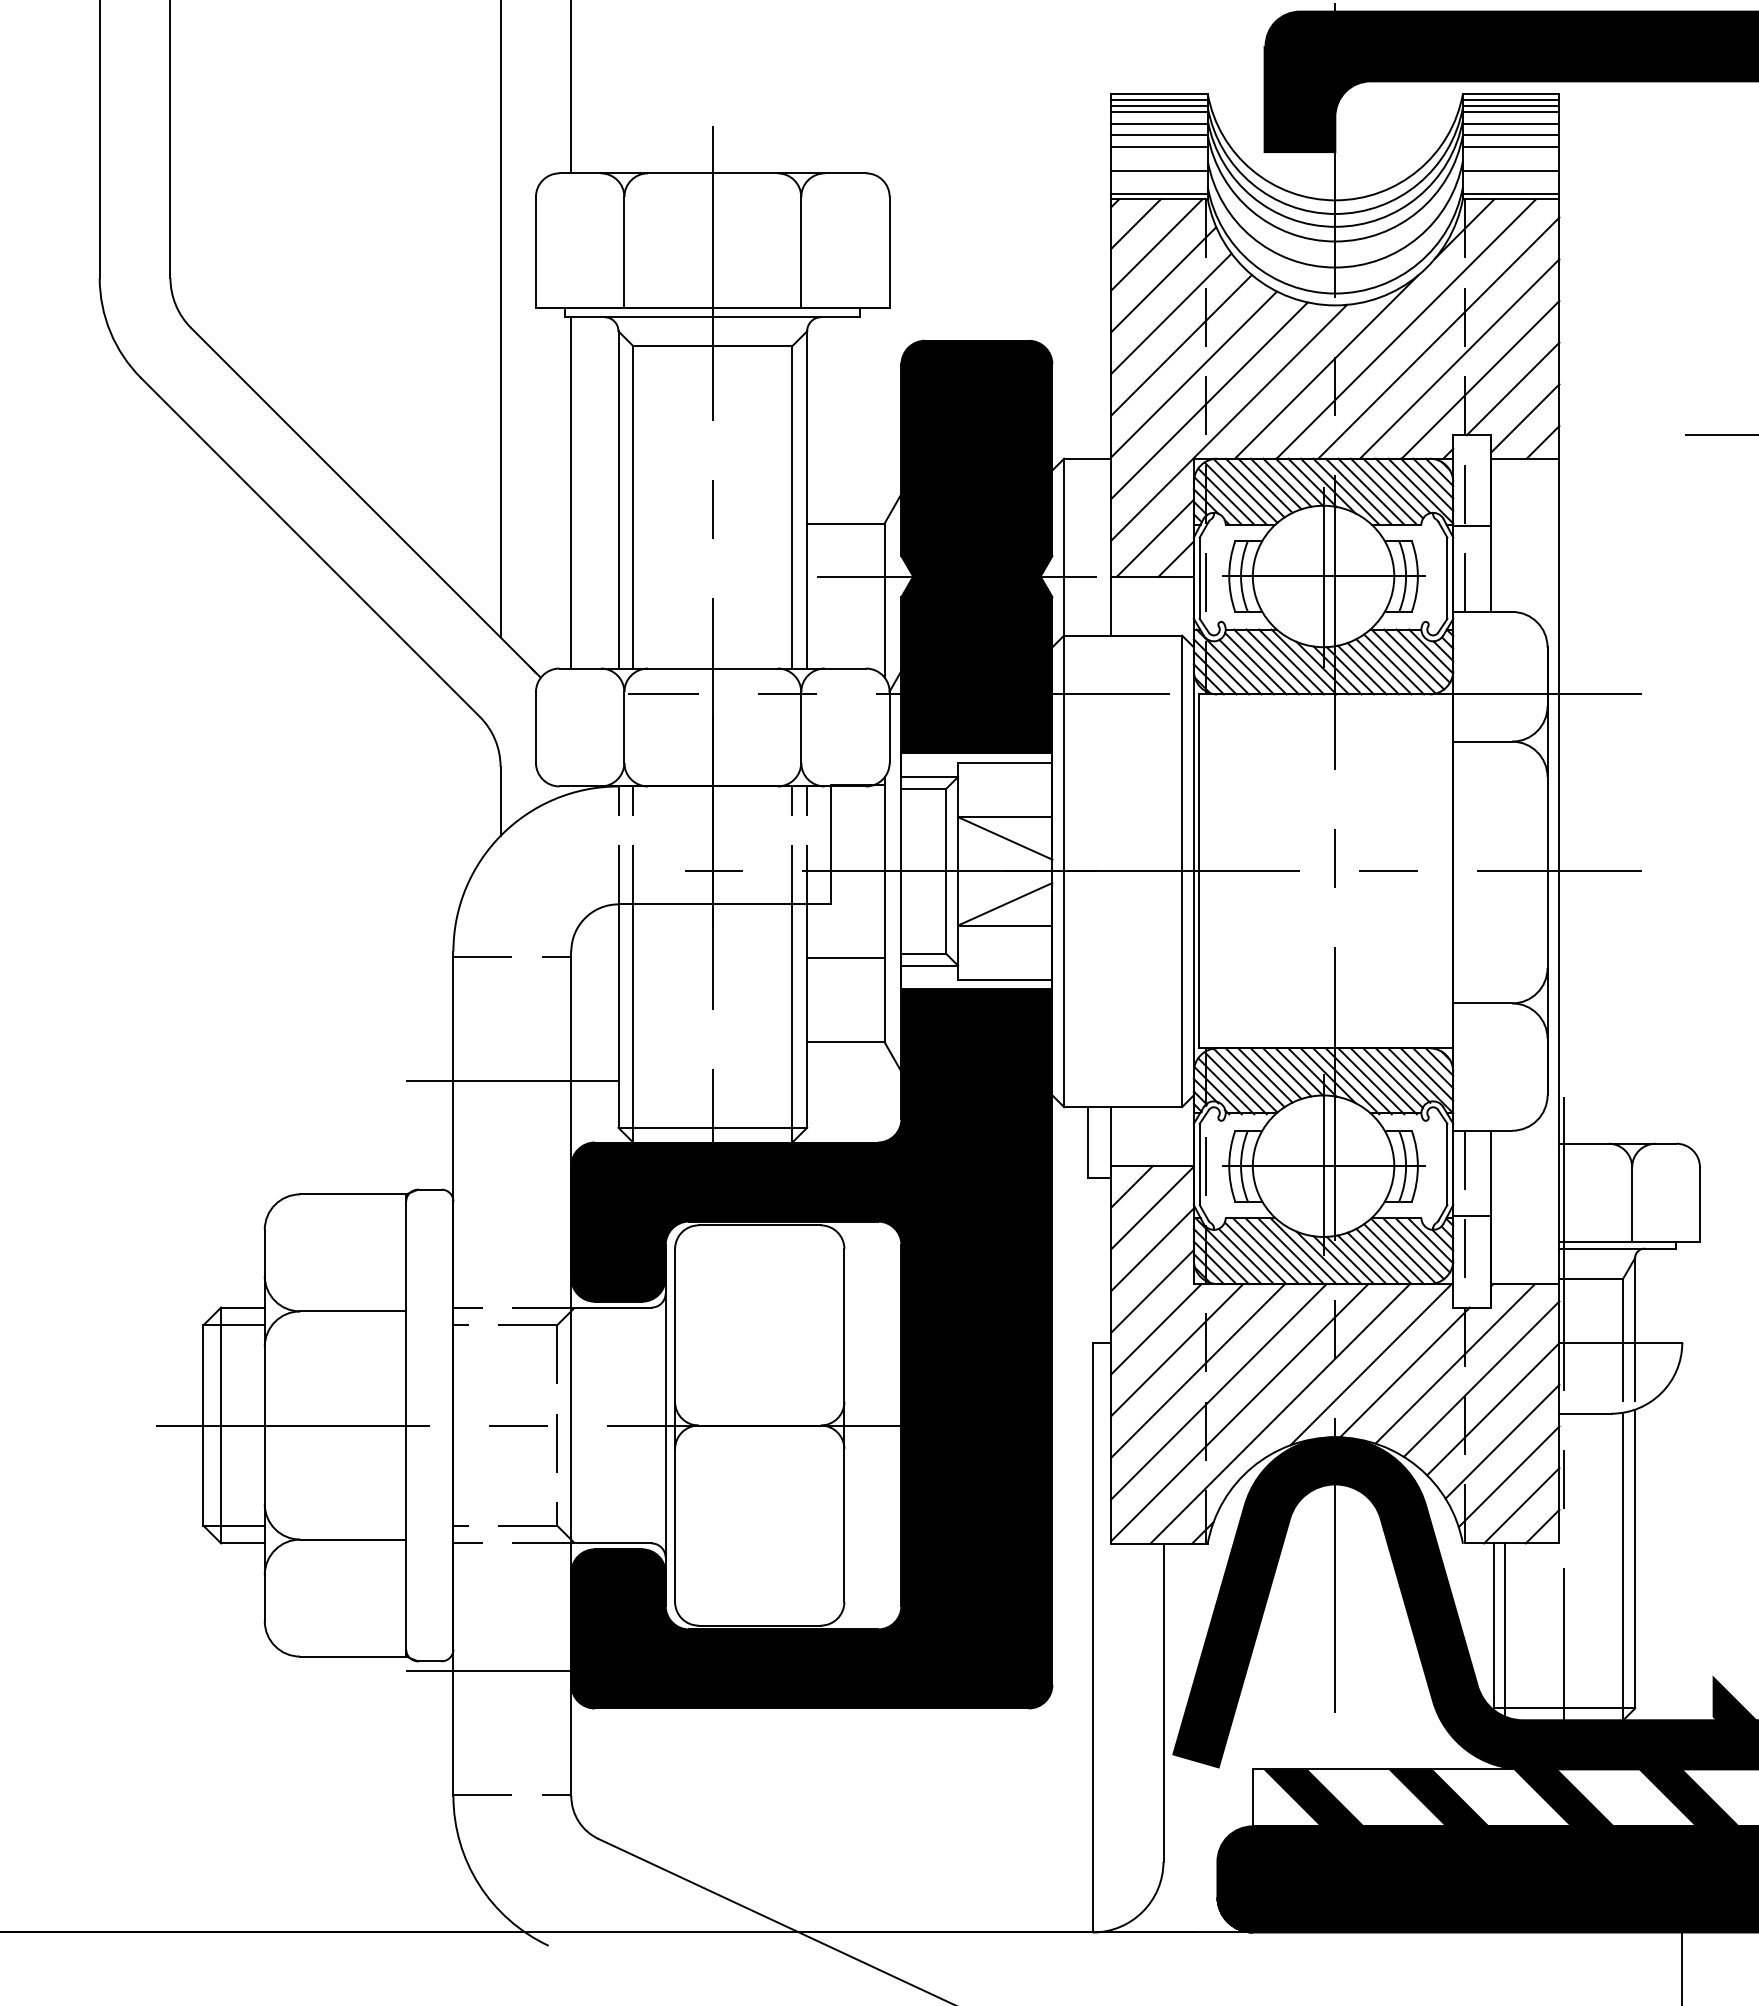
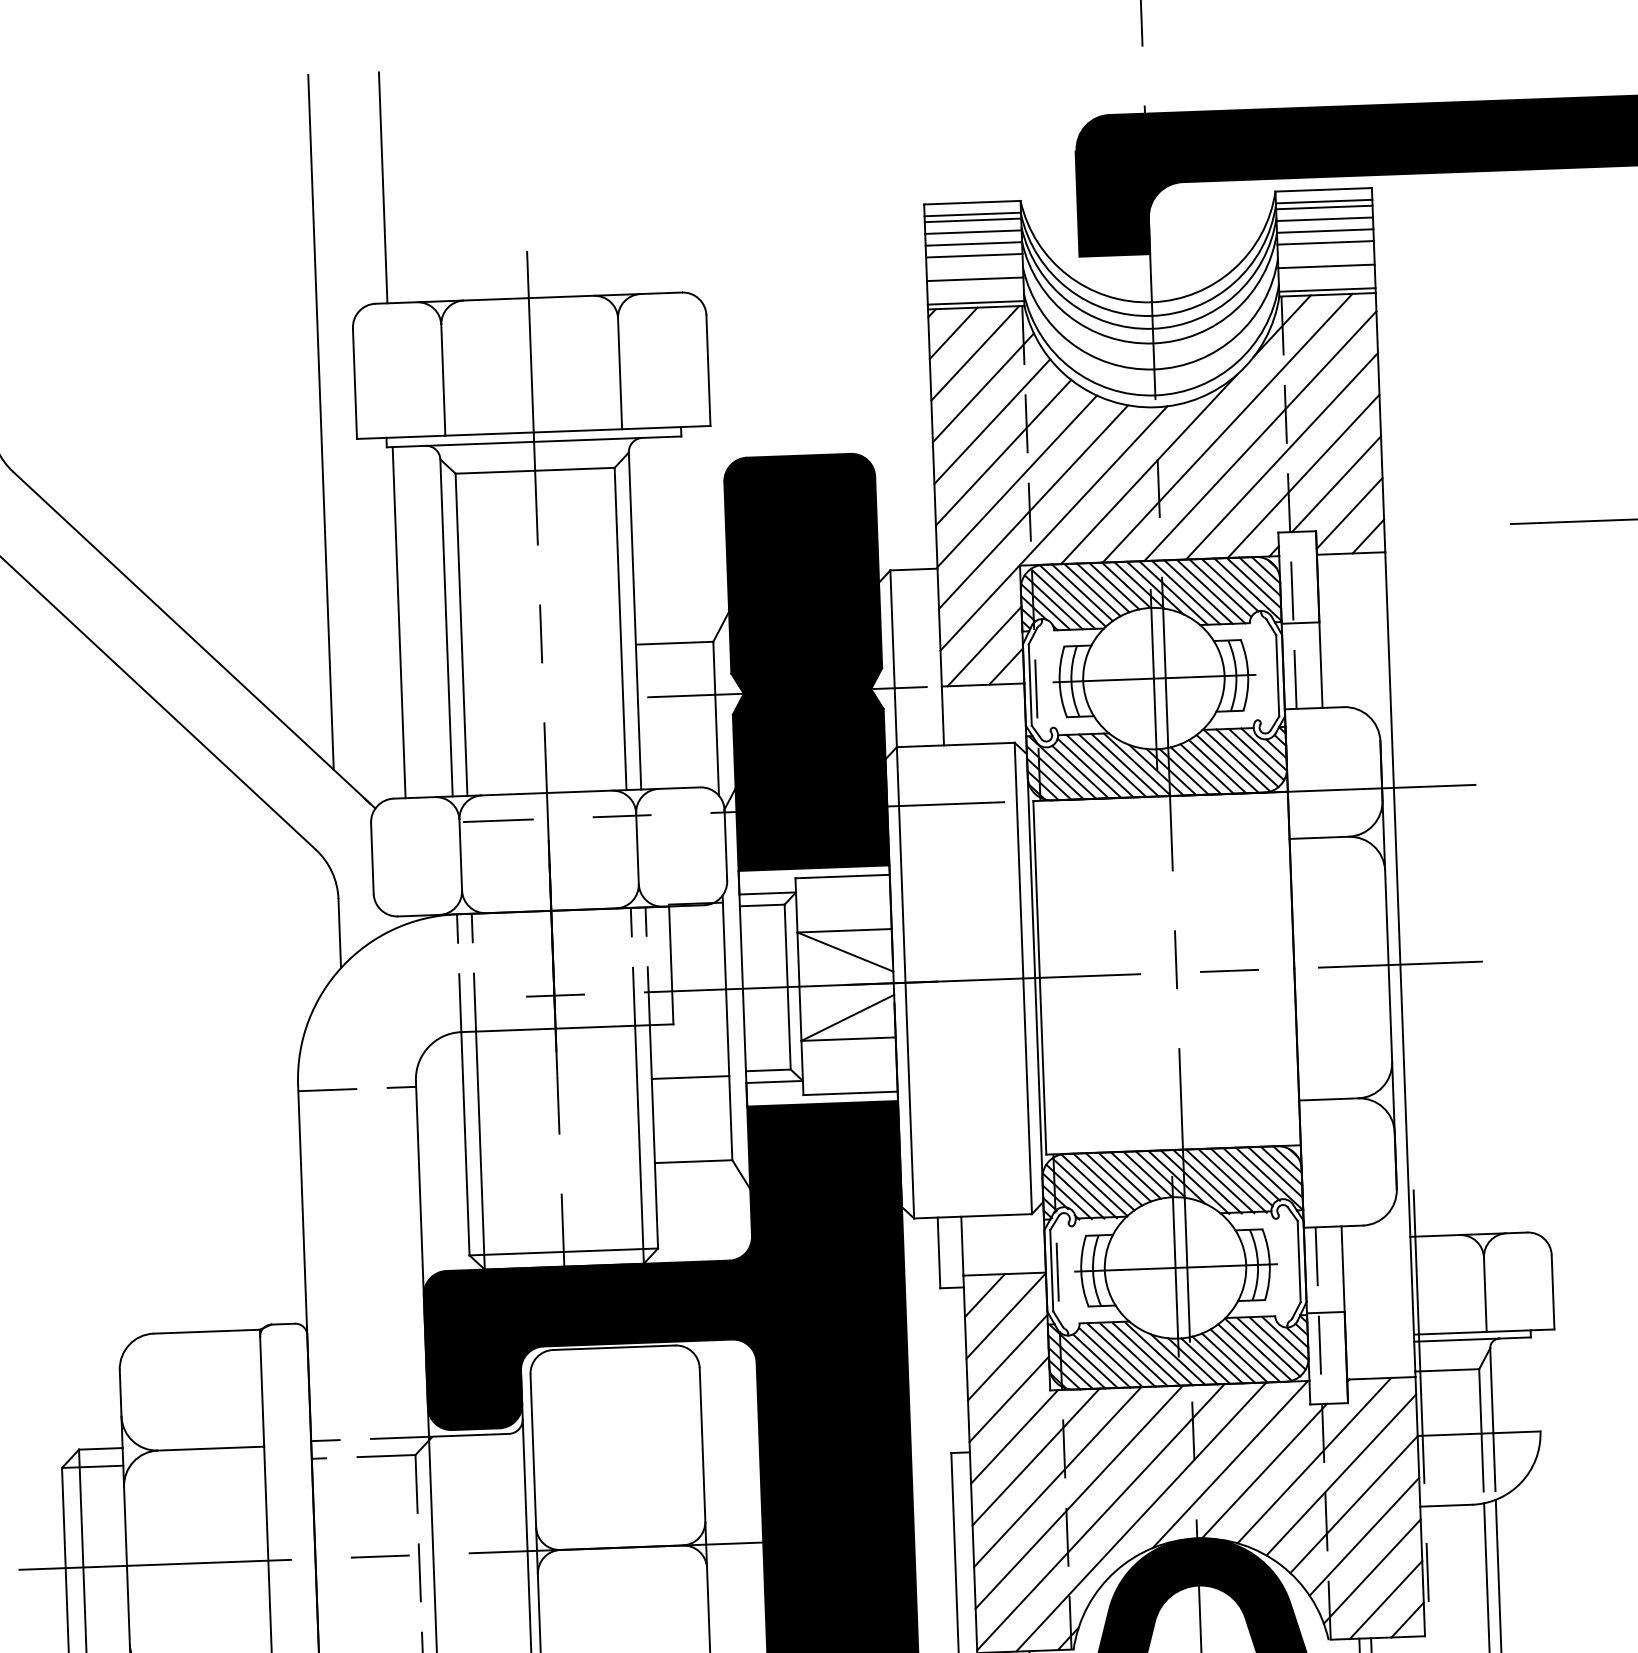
line: (1159, 100) -> (972, 208), removed
line: (1510, 100) -> (1323, 196), removed
line: (512, 1081) -> (361, 1213), removed

